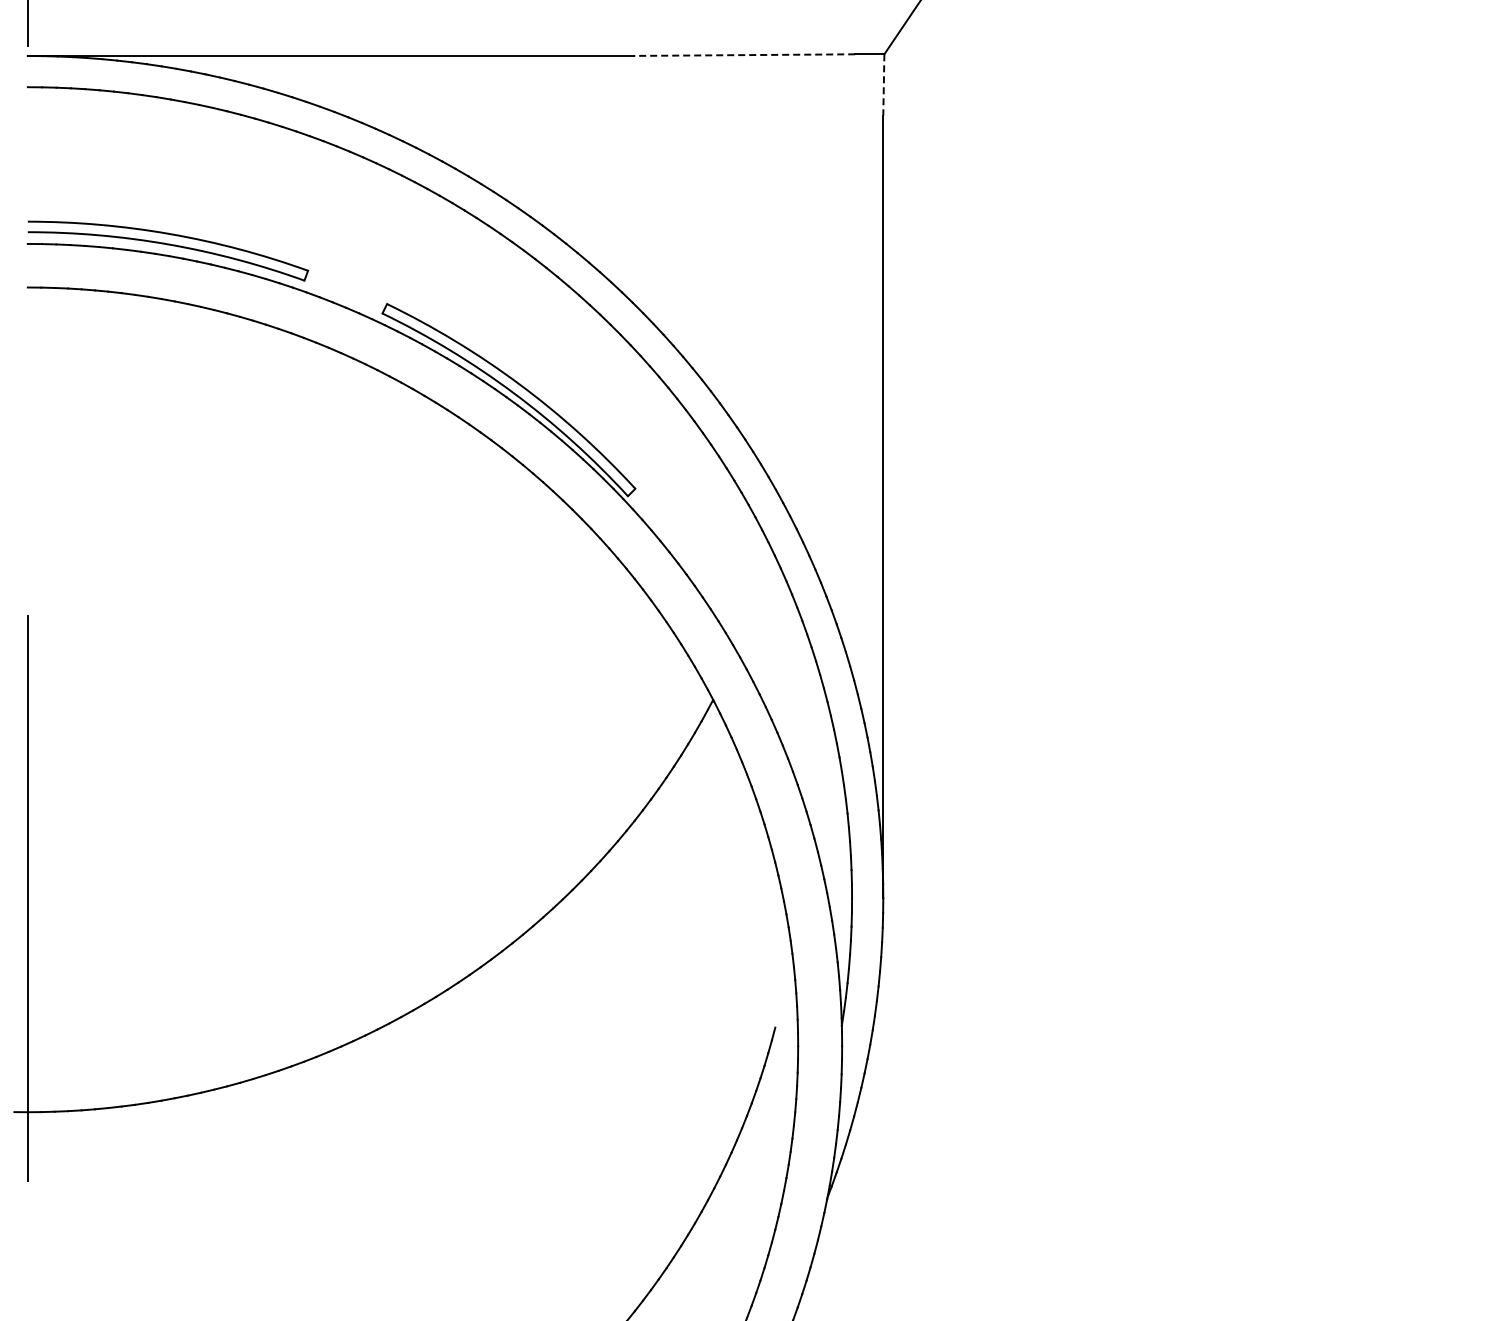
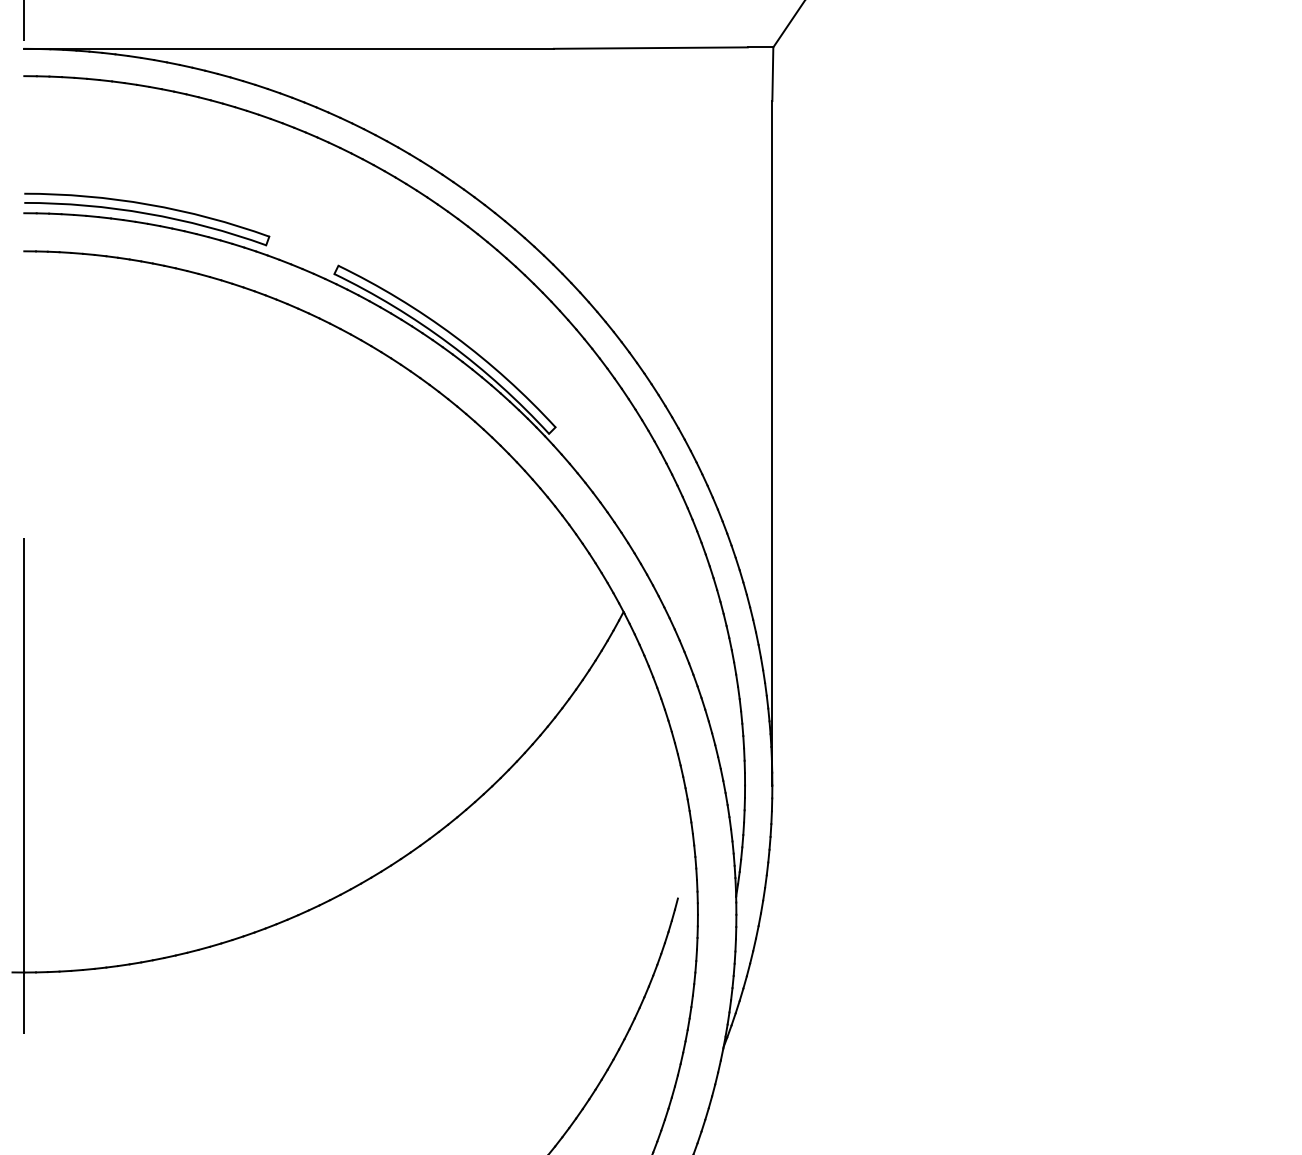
line: (744, 55) -> (651, 48), dashed -> solid
line: (883, 84) -> (772, 73), dashed -> solid

